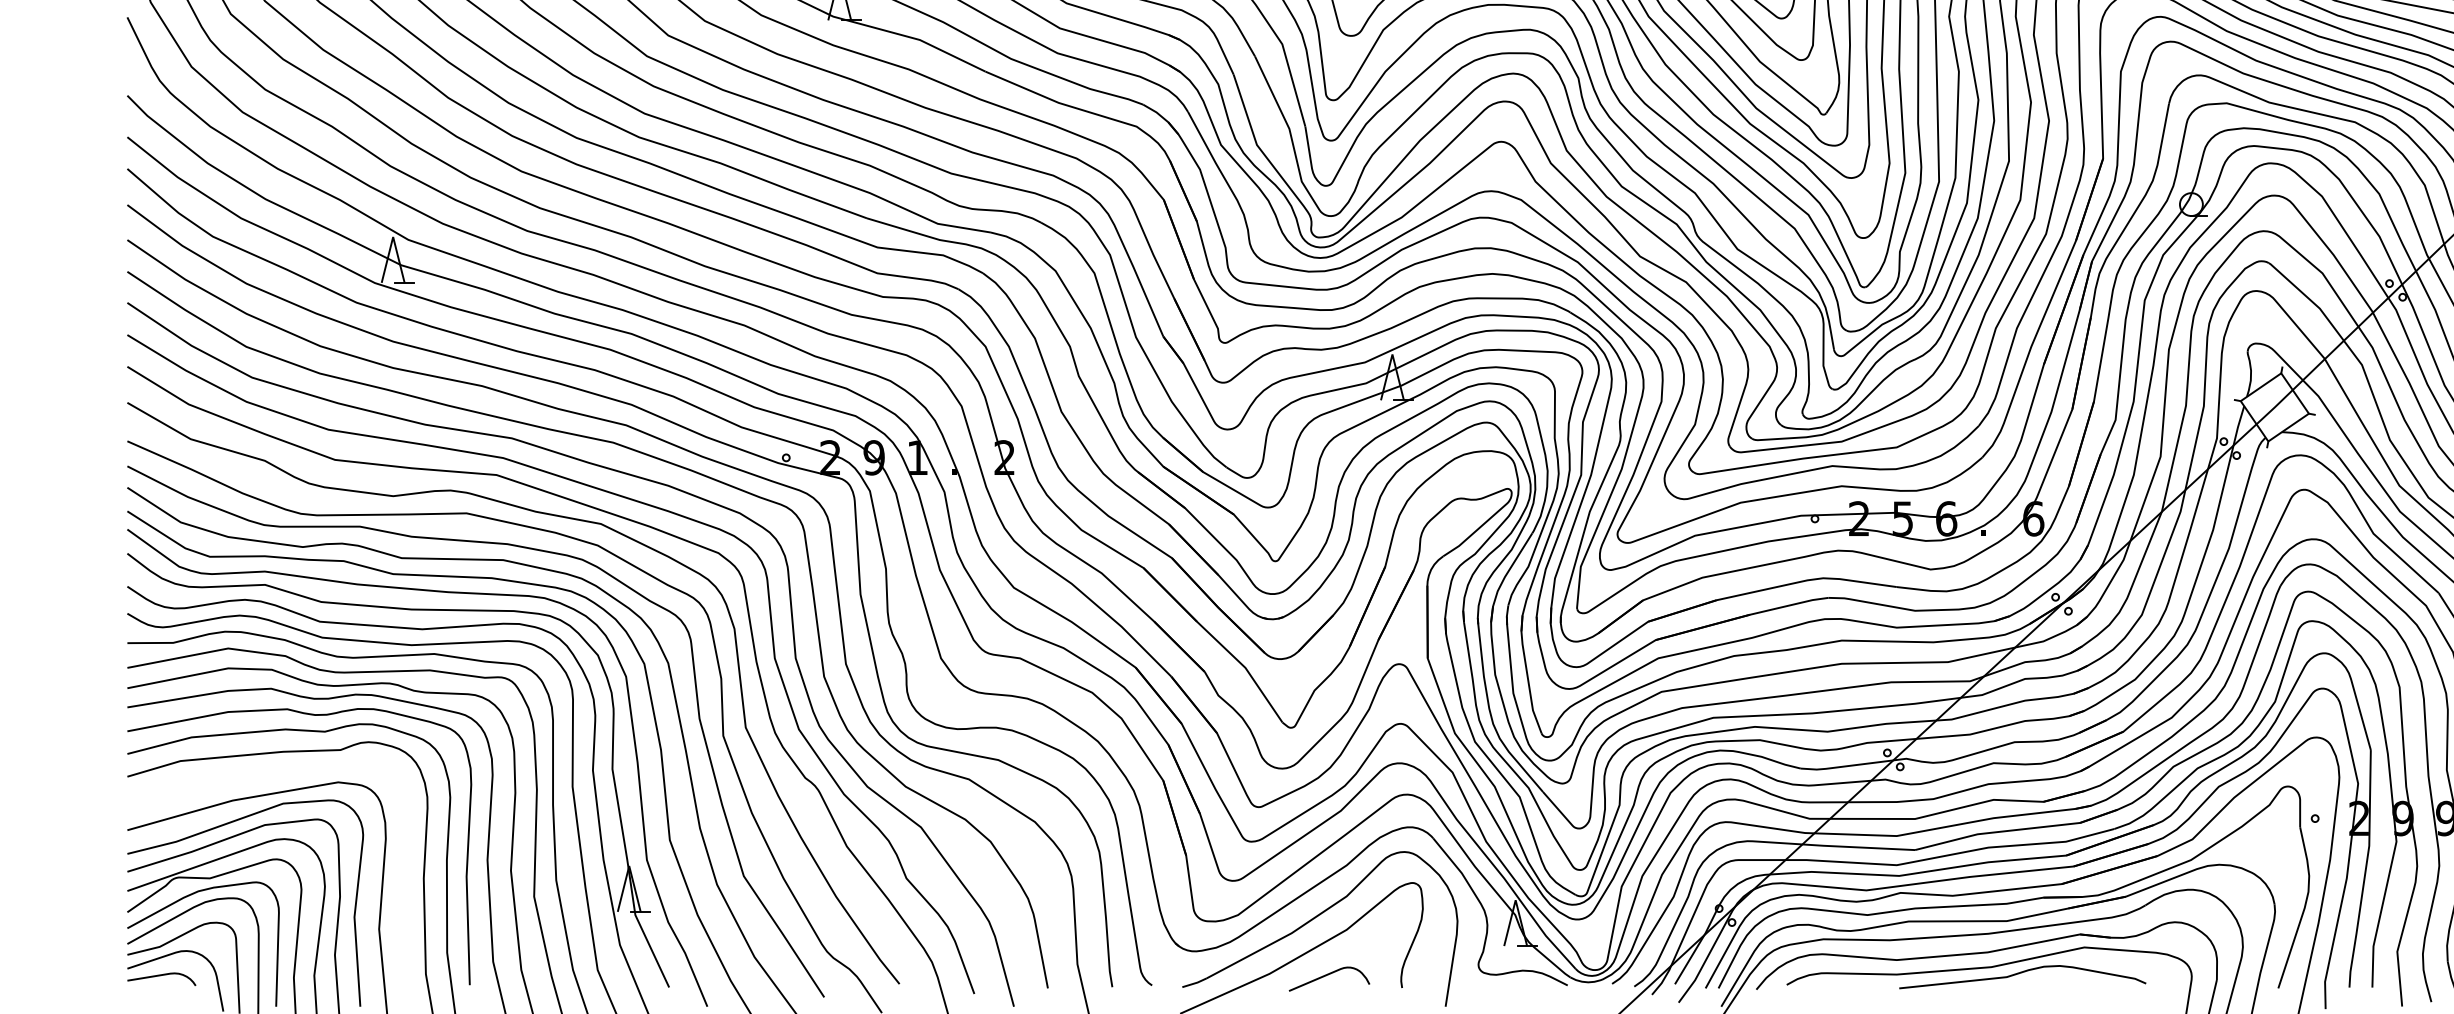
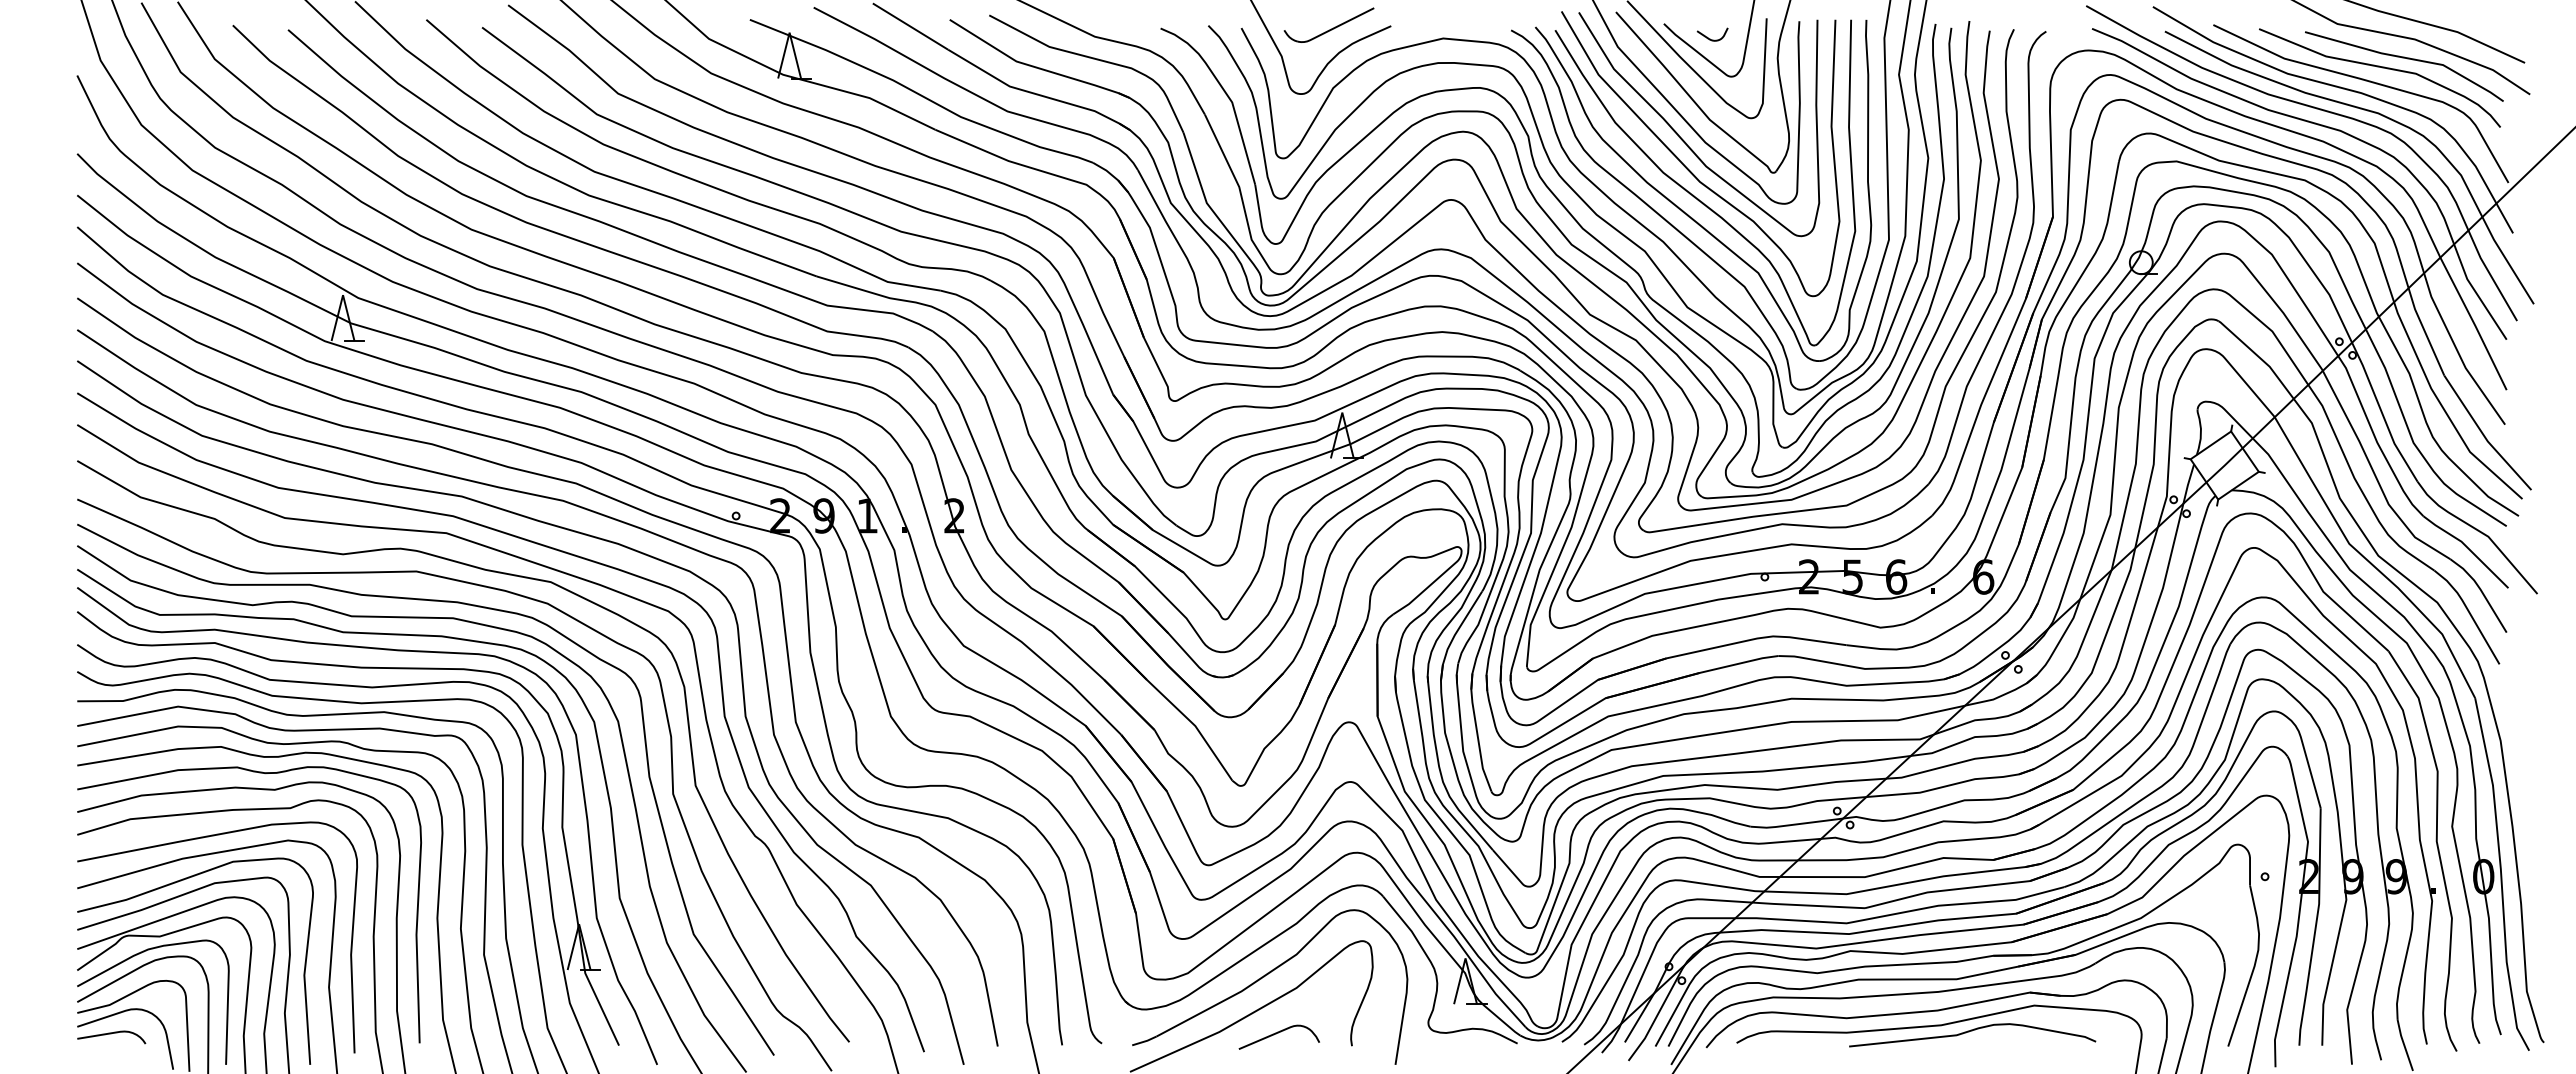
curve: (248, 781) -> (198, 839), added

